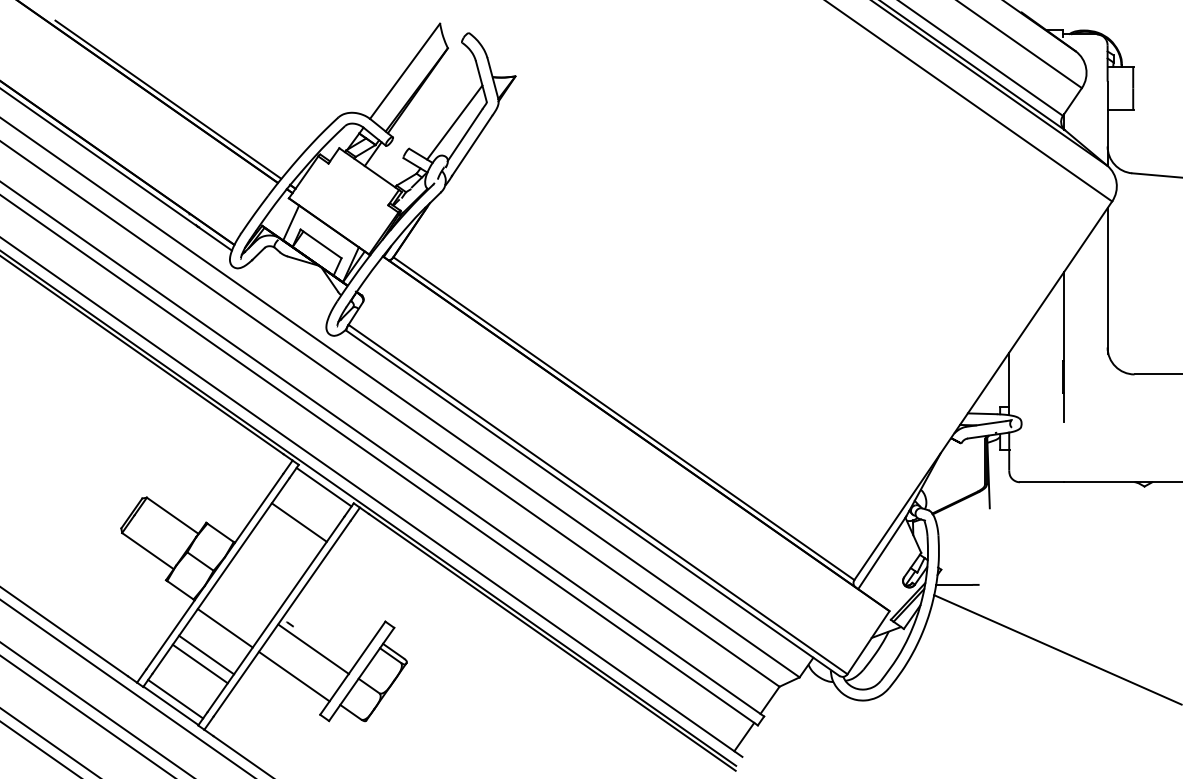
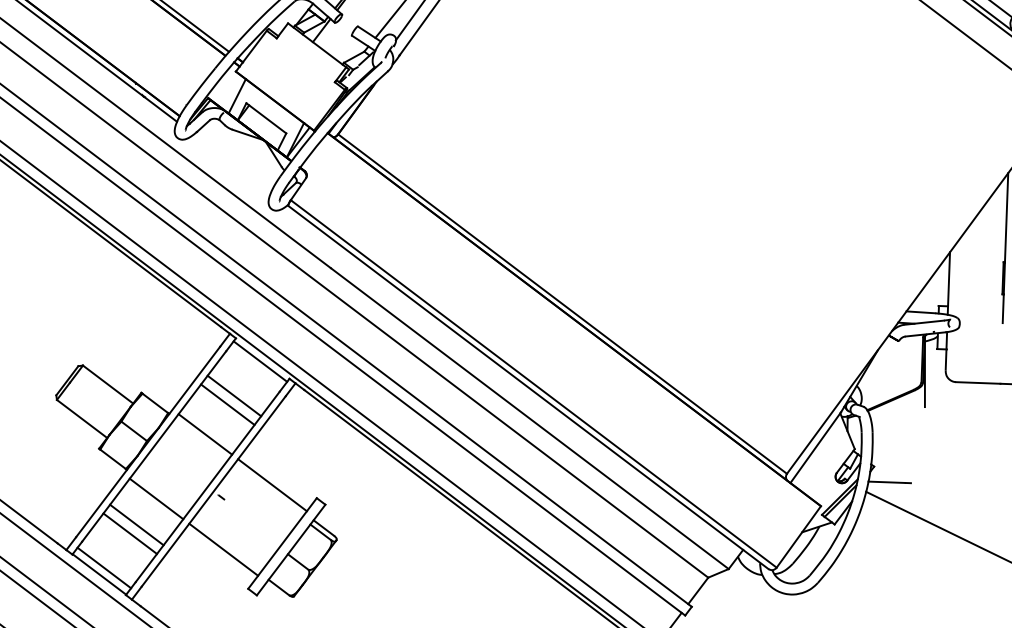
line: (292, 531) -> (227, 404), added
line: (271, 561) -> (205, 433), added
line: (313, 649) -> (272, 485), moved

